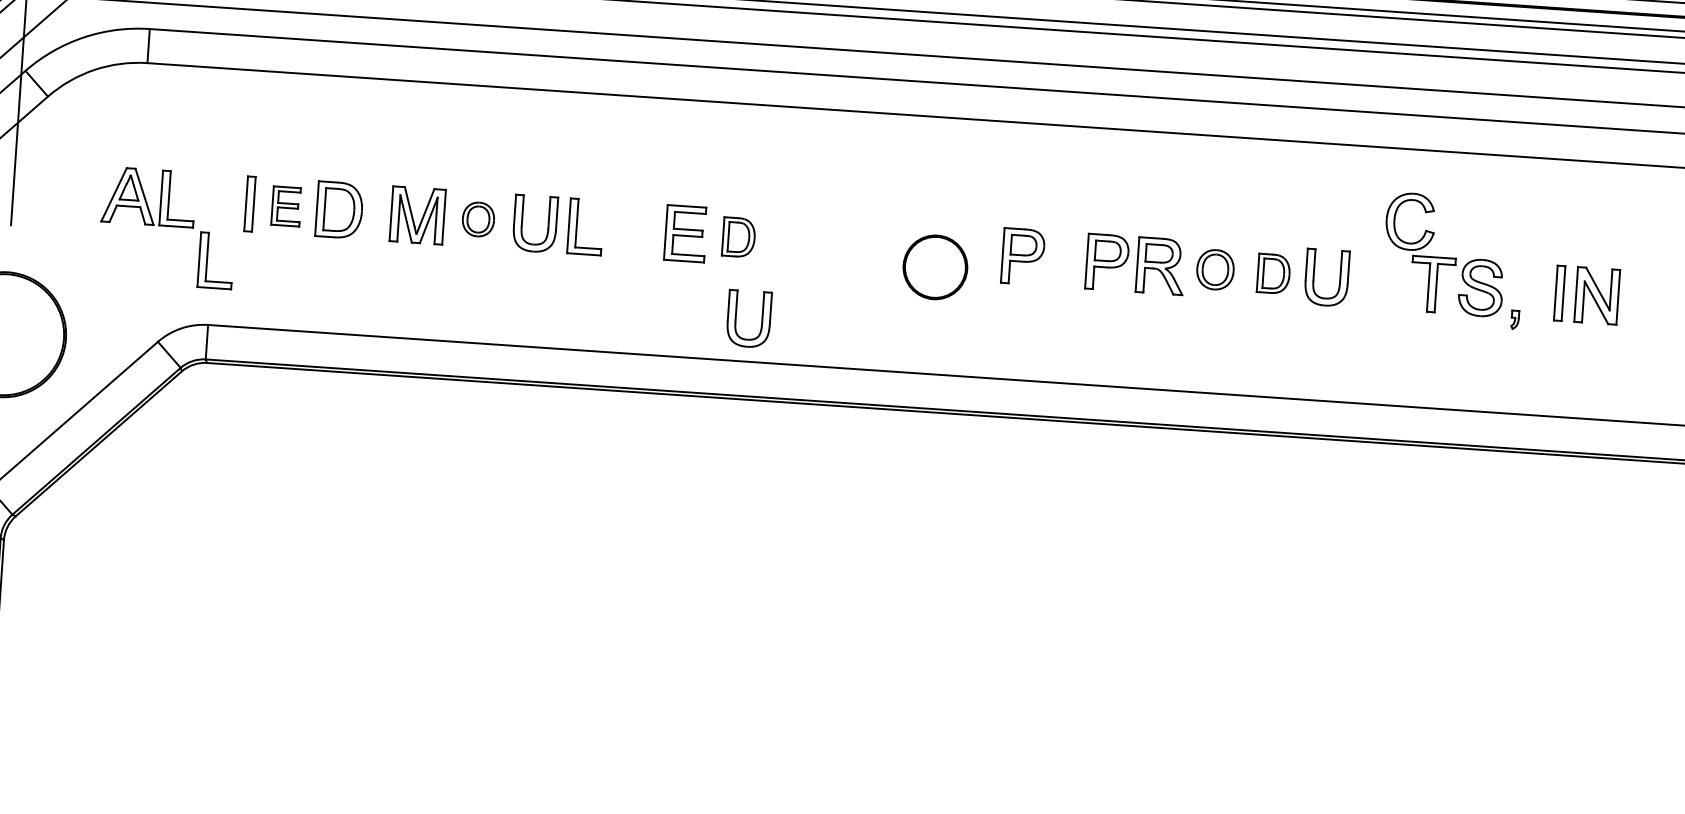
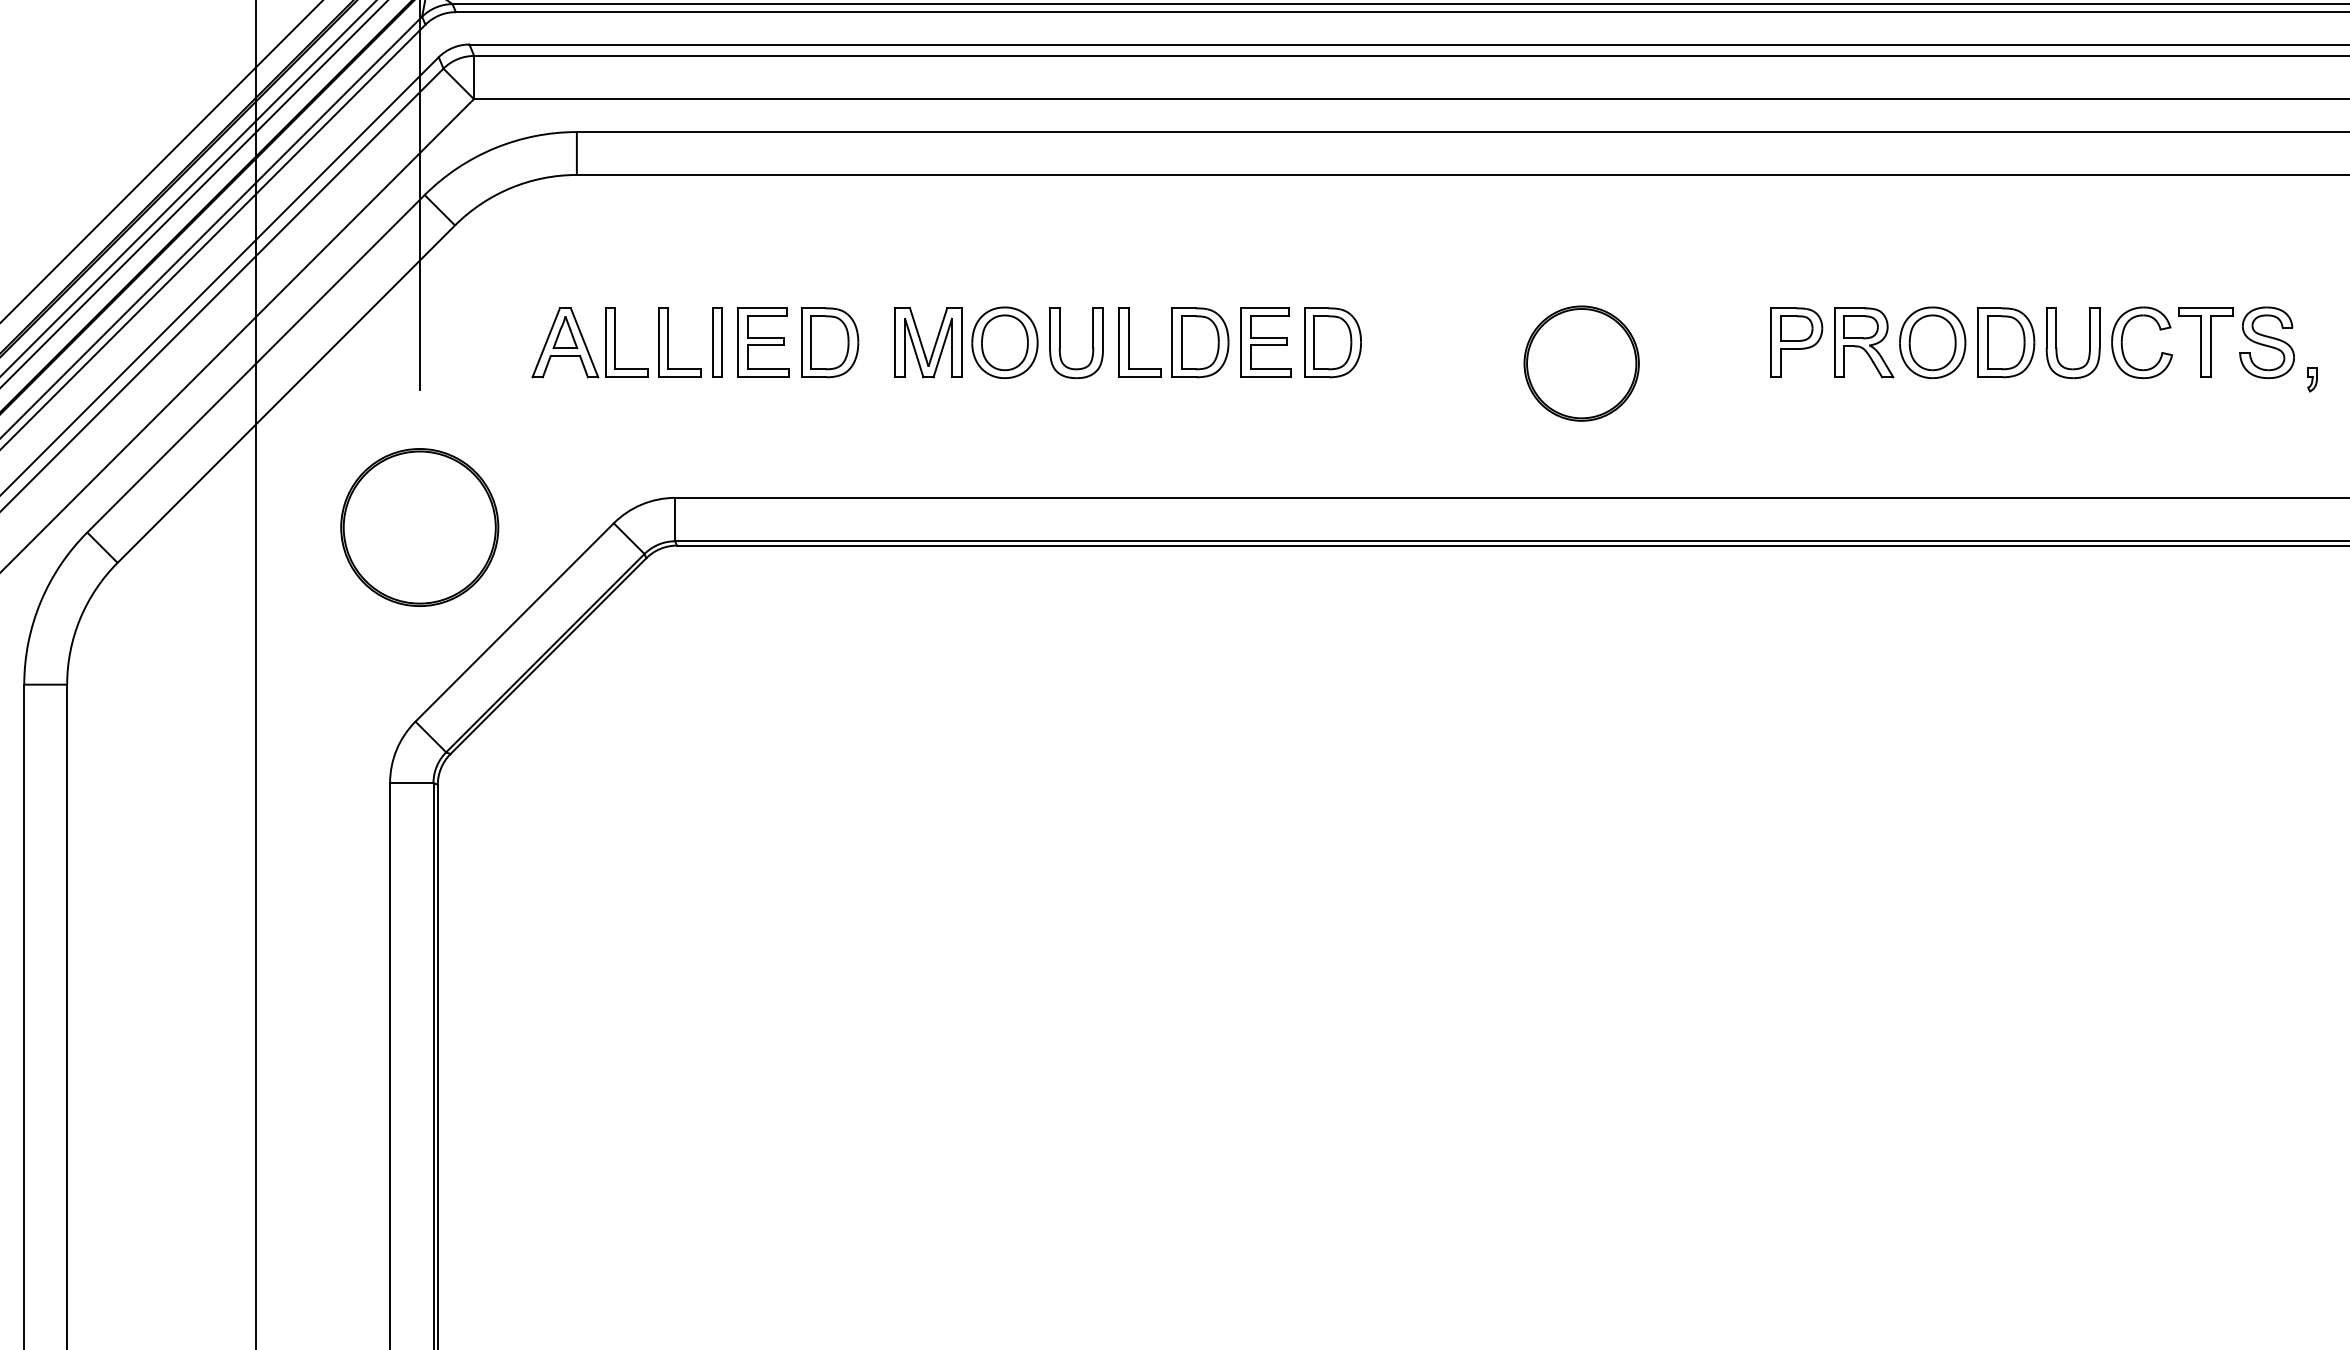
part: (286, 206) -> (763, 342), size x1.43
part: (1396, 215) -> (2123, 336), moved
part: (478, 219) -> (1004, 342), size x1.67
part: (633, 229) -> (1200, 342), added
part: (738, 237) -> (1332, 342), size x1.43
part: (1023, 256) -> (1690, 342), removed
part: (207, 259) -> (668, 342), moved
part: (935, 267) -> (1581, 363), size x1.43
part: (1215, 269) -> (1932, 342), size x1.43
part: (1274, 273) -> (2006, 342), size x1.43
part: (736, 317) -> (1336, 443), removed

